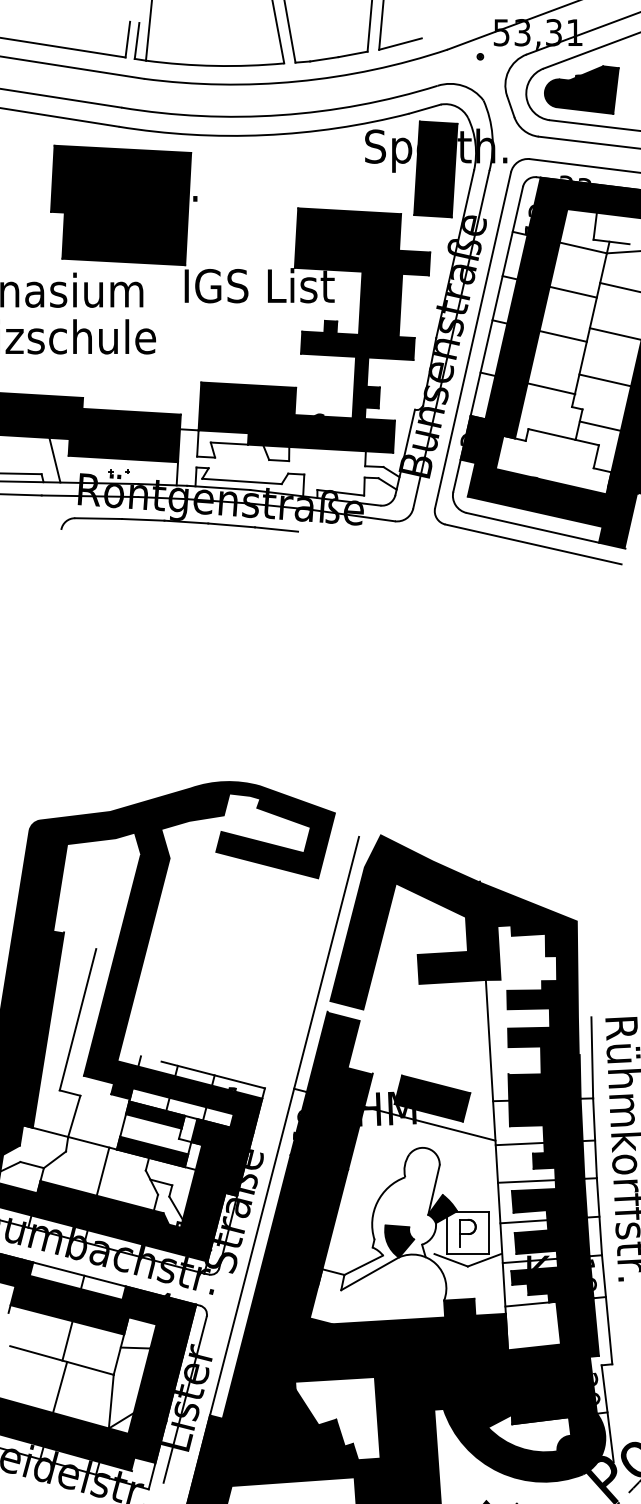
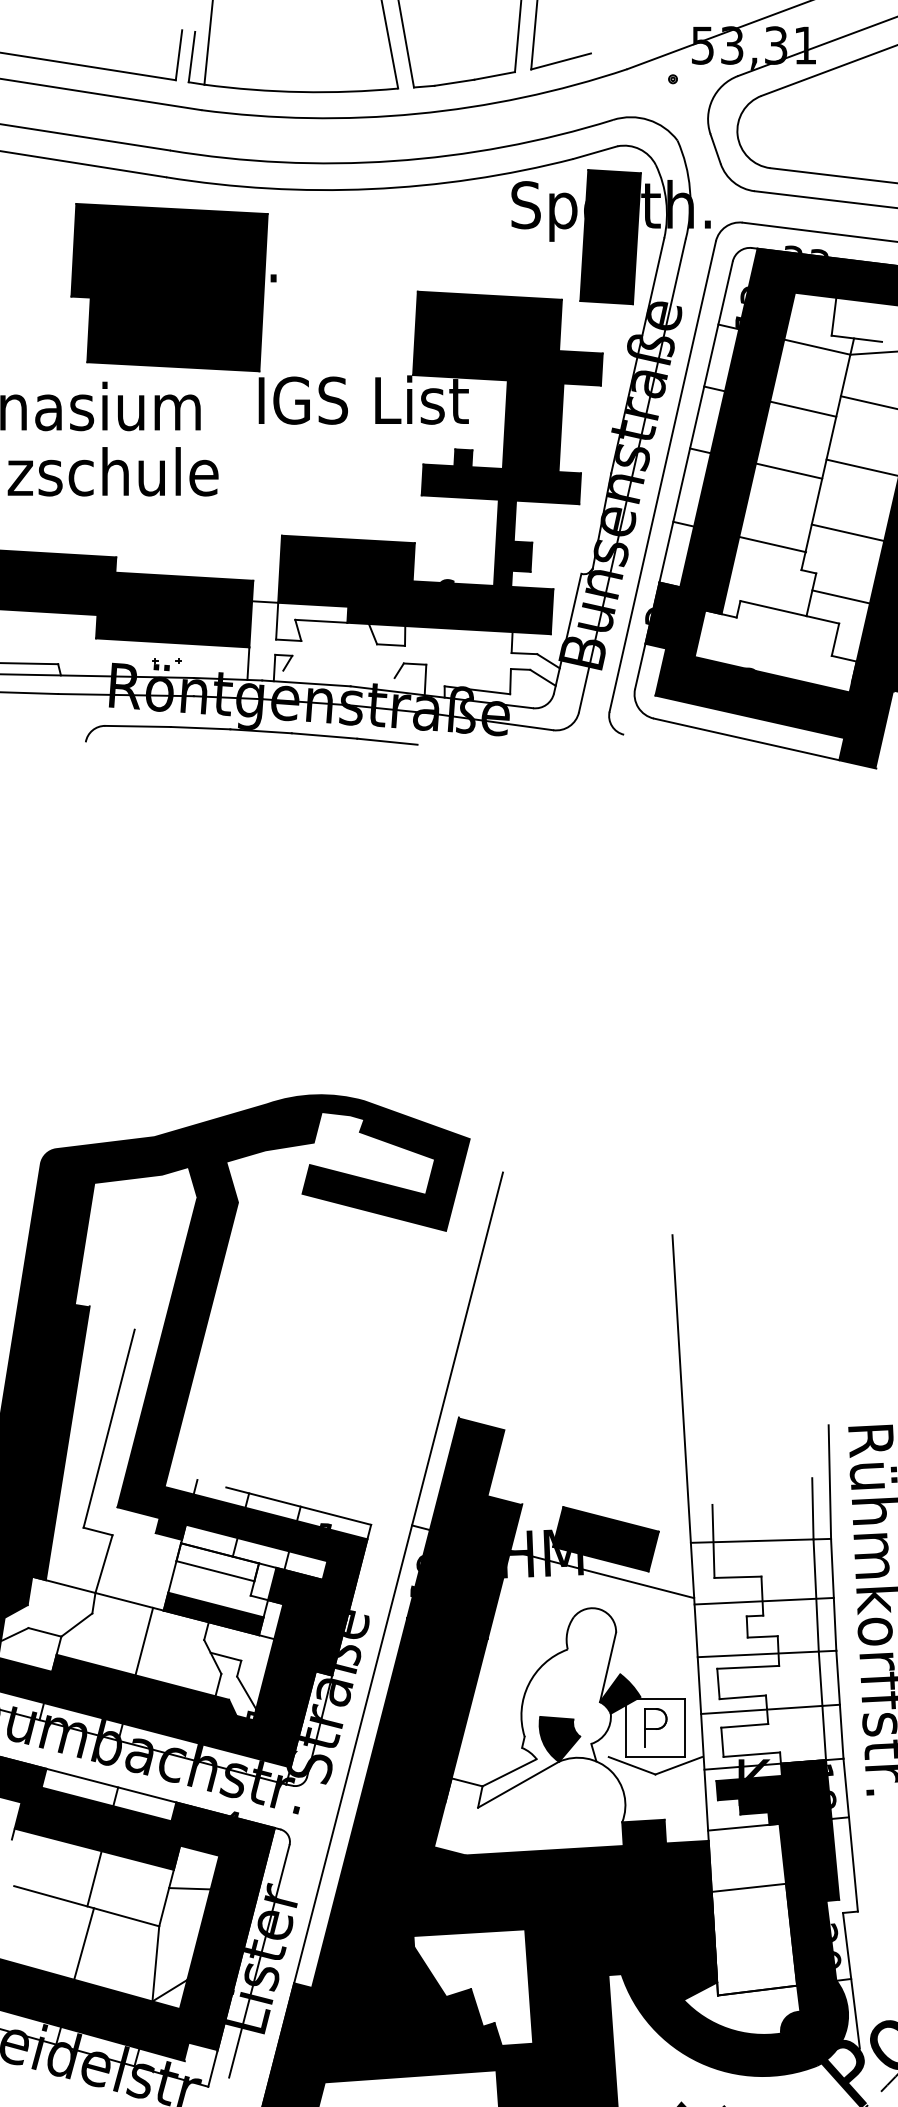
part: (581, 89) -> (814, 125), removed
line: (54, 460) -> (76, 644), removed
line: (241, 481) -> (338, 674), removed
line: (533, 544) -> (747, 762), removed
fill: (459, 1046) -> (643, 1465), removed
fill: (155, 1115) -> (217, 1562), removed
fill: (538, 1384) -> (754, 1939), removed

